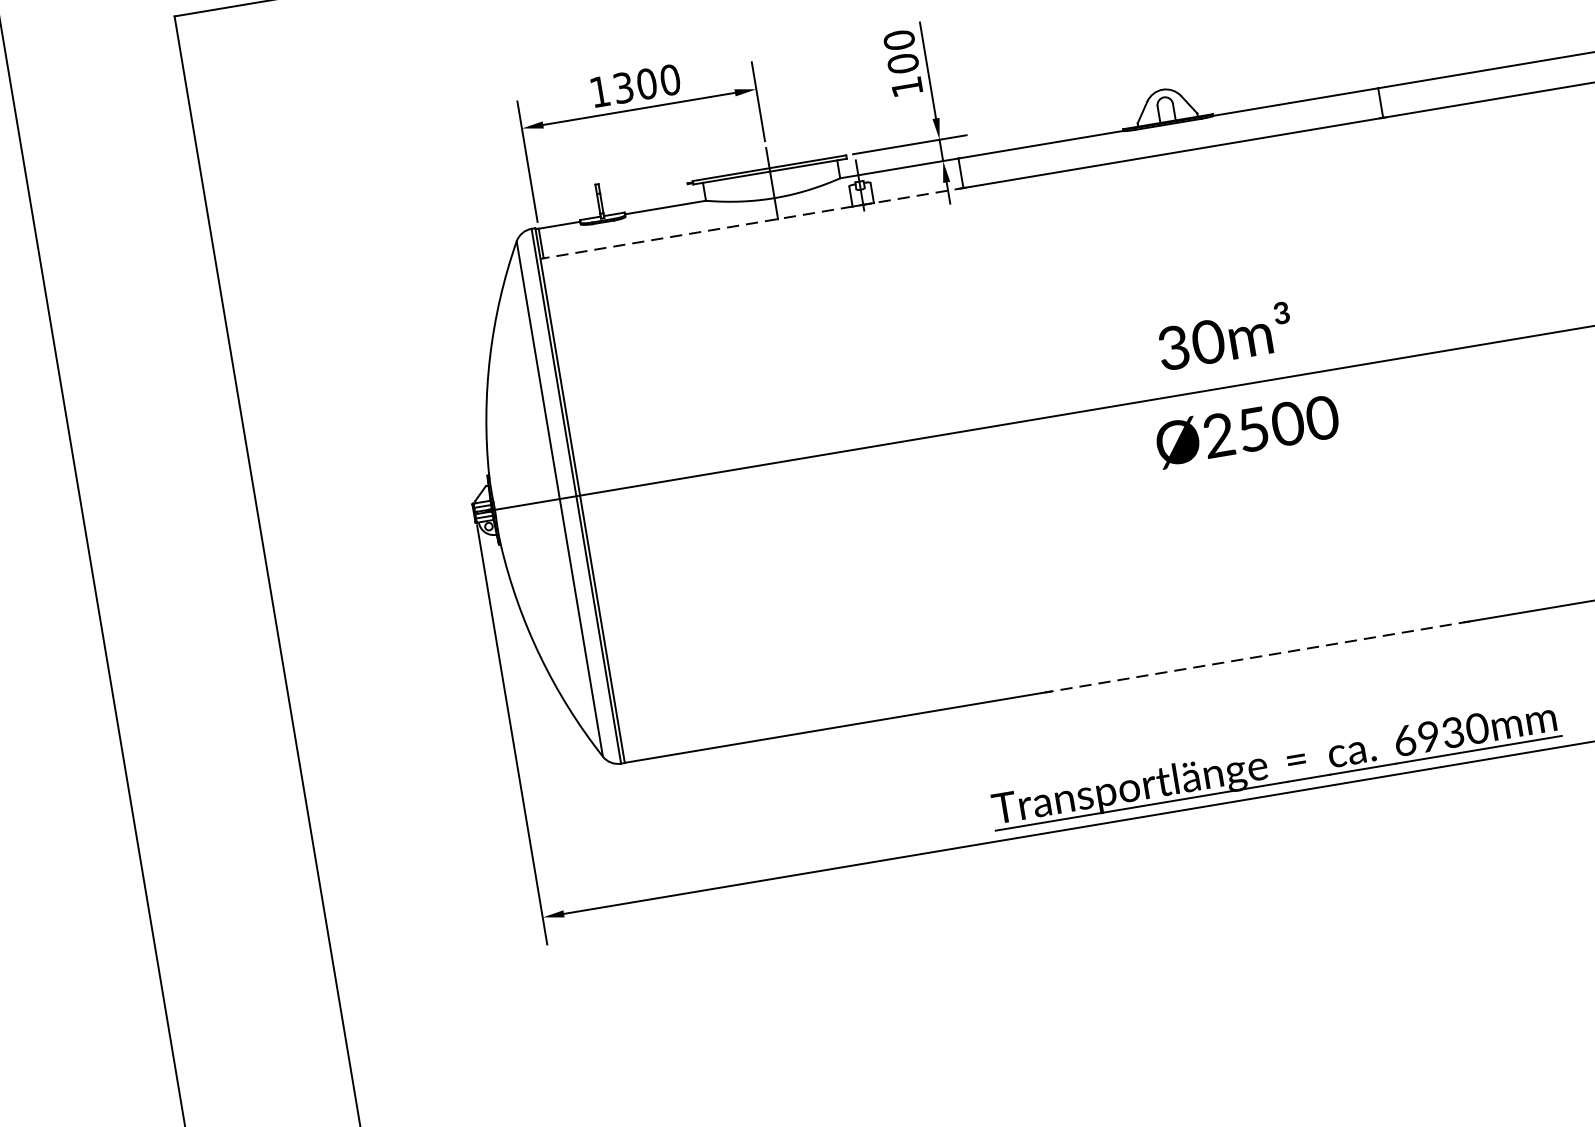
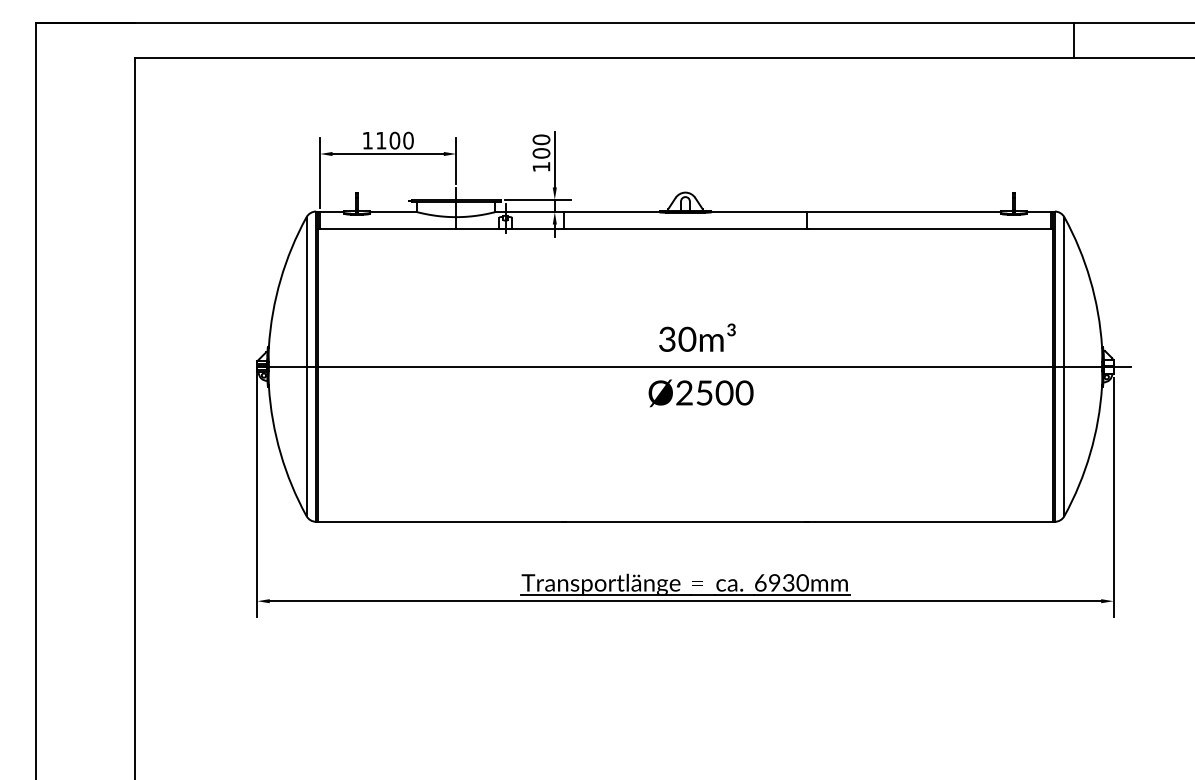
text: (623, 87) -> (381, 140), 1300 -> 1100
line: (752, 223) -> (441, 229), dashed -> solid
line: (1257, 656) -> (685, 521), dashed -> solid

